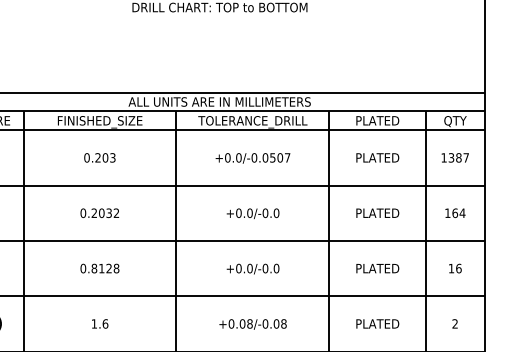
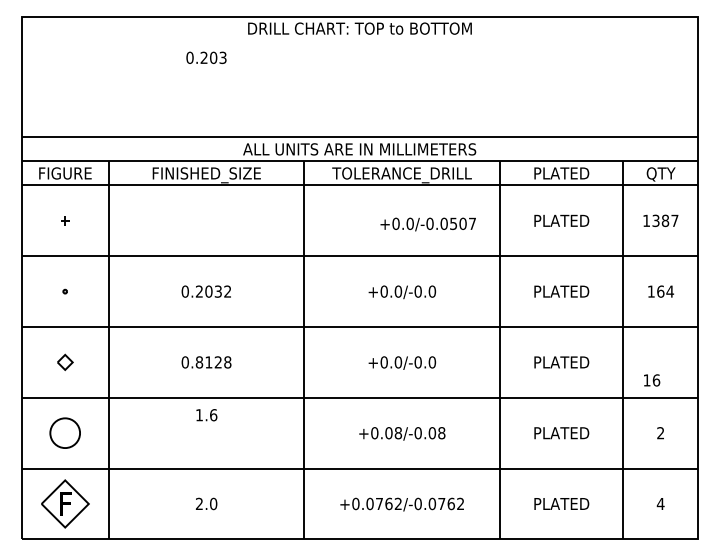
text: (99, 157) -> (206, 57), moved
text: (252, 158) -> (427, 224), moved
text: (455, 268) -> (652, 380), moved
text: (99, 324) -> (206, 415), moved

